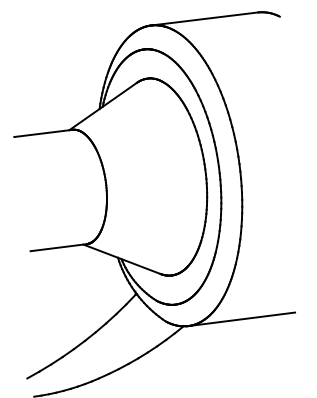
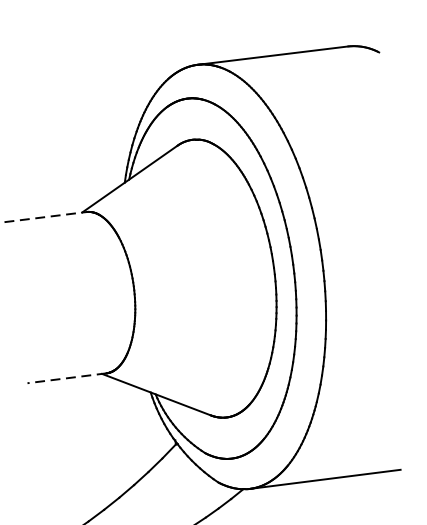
line: (43, 133) -> (45, 217), solid -> dashed
line: (58, 247) -> (66, 378), solid -> dashed

